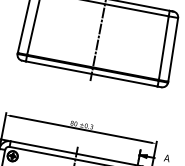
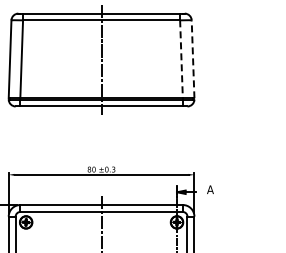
line: (163, 48) -> (181, 59), solid -> dashed
line: (173, 49) -> (193, 58), solid -> dashed

